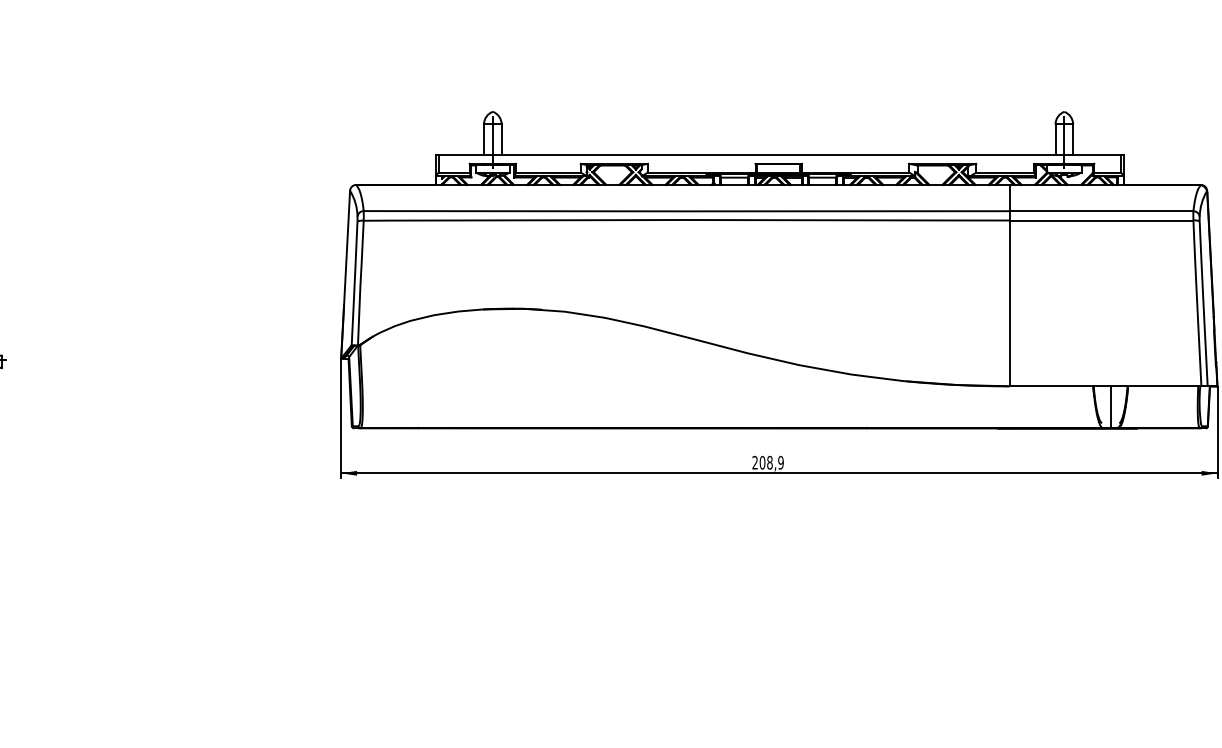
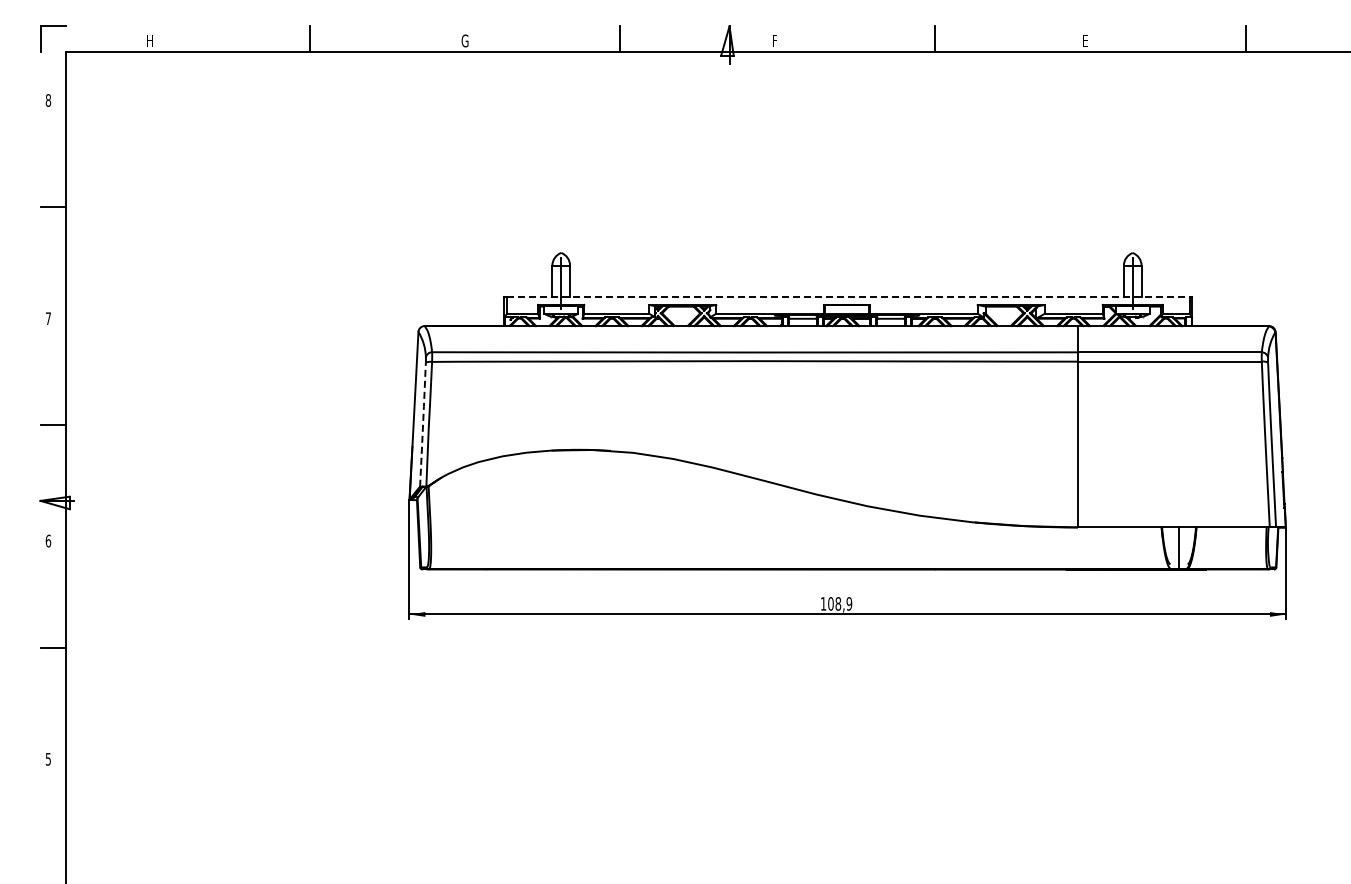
line: (780, 155) -> (848, 296), solid -> dashed
line: (355, 283) -> (423, 424), solid -> dashed
text: (754, 462) -> (822, 603), 208,9 -> 108,9

